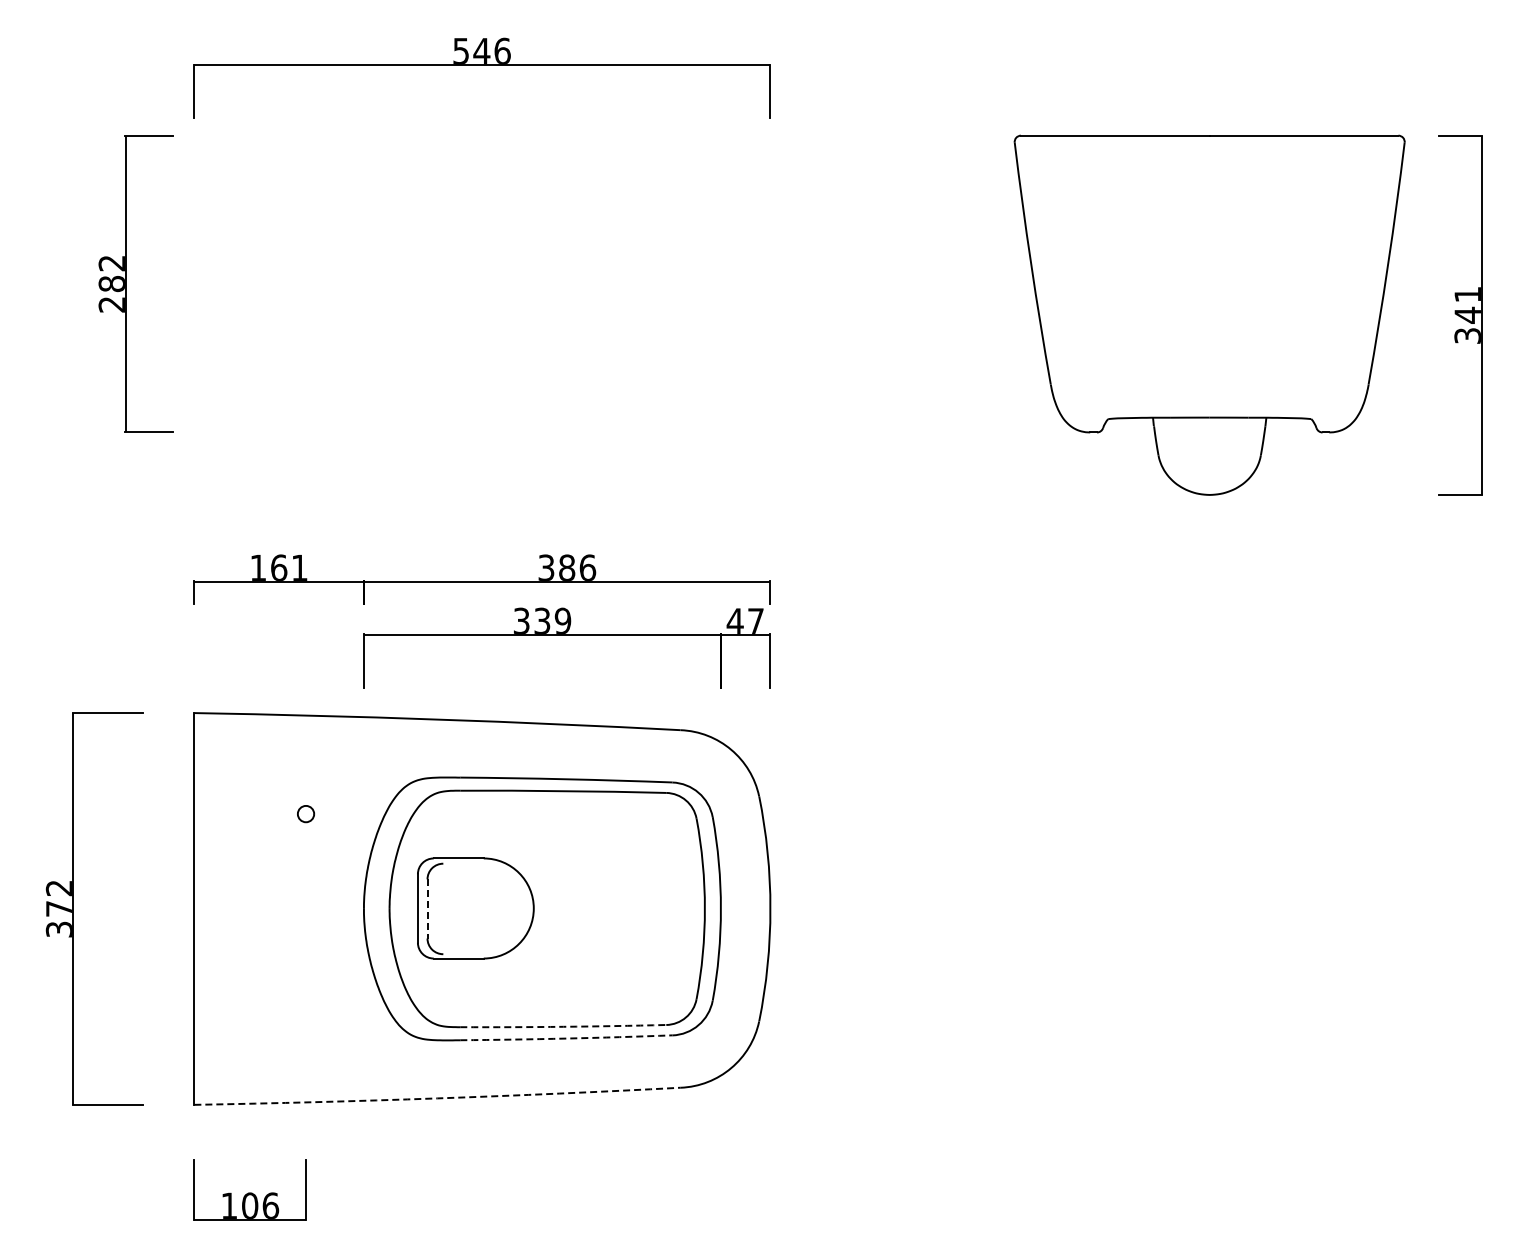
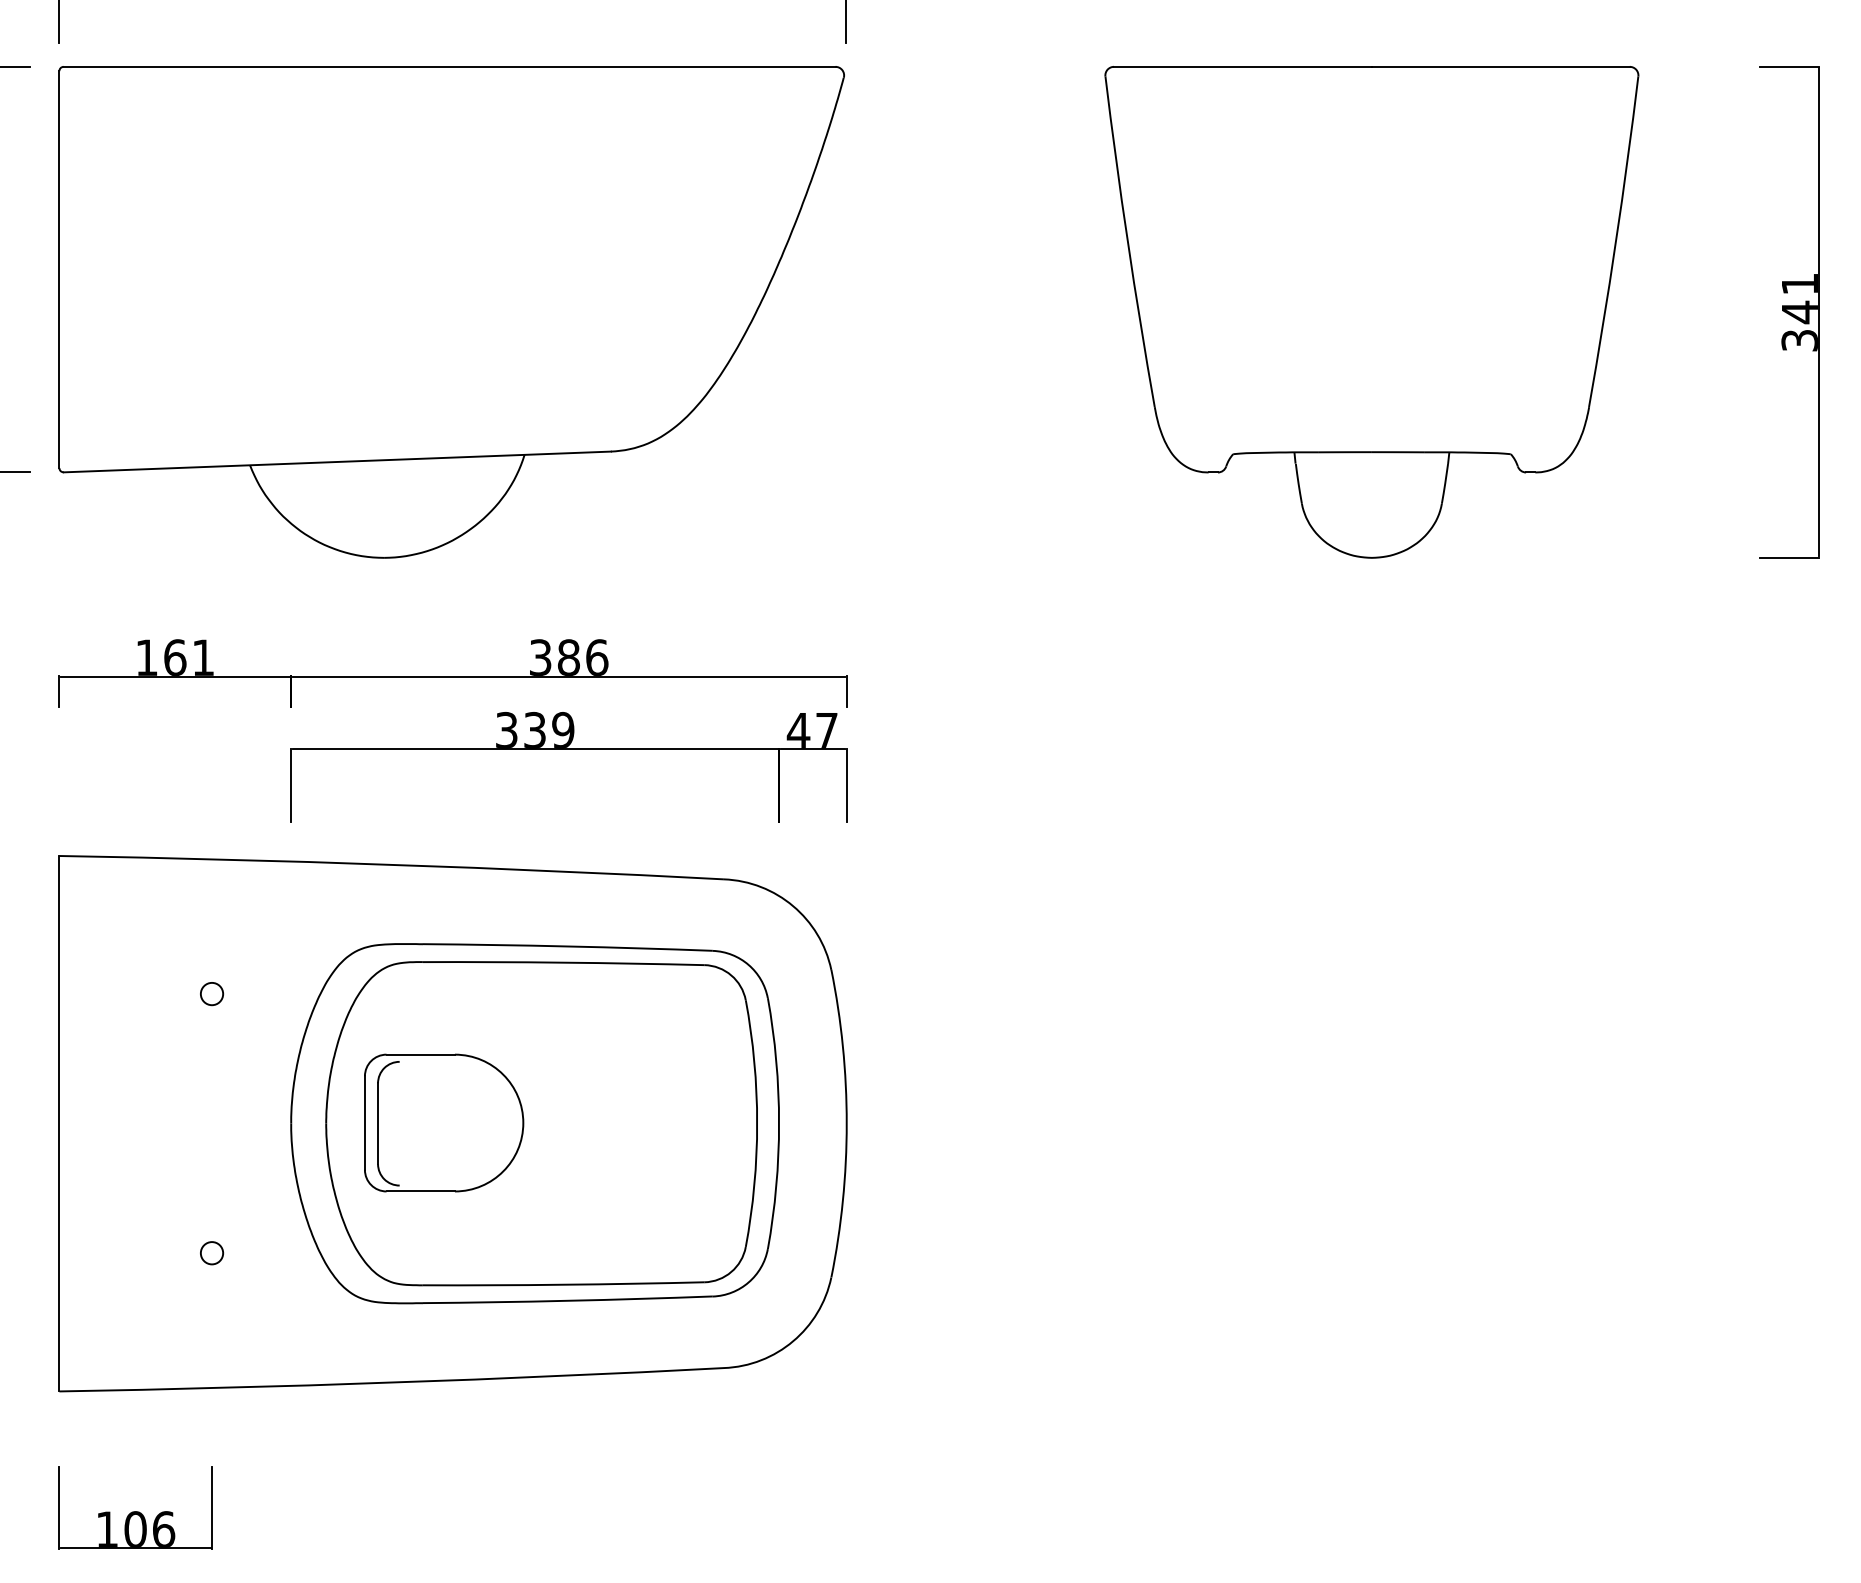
part: (481, 314) -> (451, 311), added
part: (1209, 314) -> (1371, 311), moved
line: (427, 908) -> (378, 1123), dashed -> solid
circle: (305, 1003) -> (211, 1252), added
arc: (563, 1026) -> (563, 1284), dashed -> solid
arc: (566, 1038) -> (568, 1300), dashed -> solid
arc: (437, 1098) -> (391, 1382), dashed -> solid

